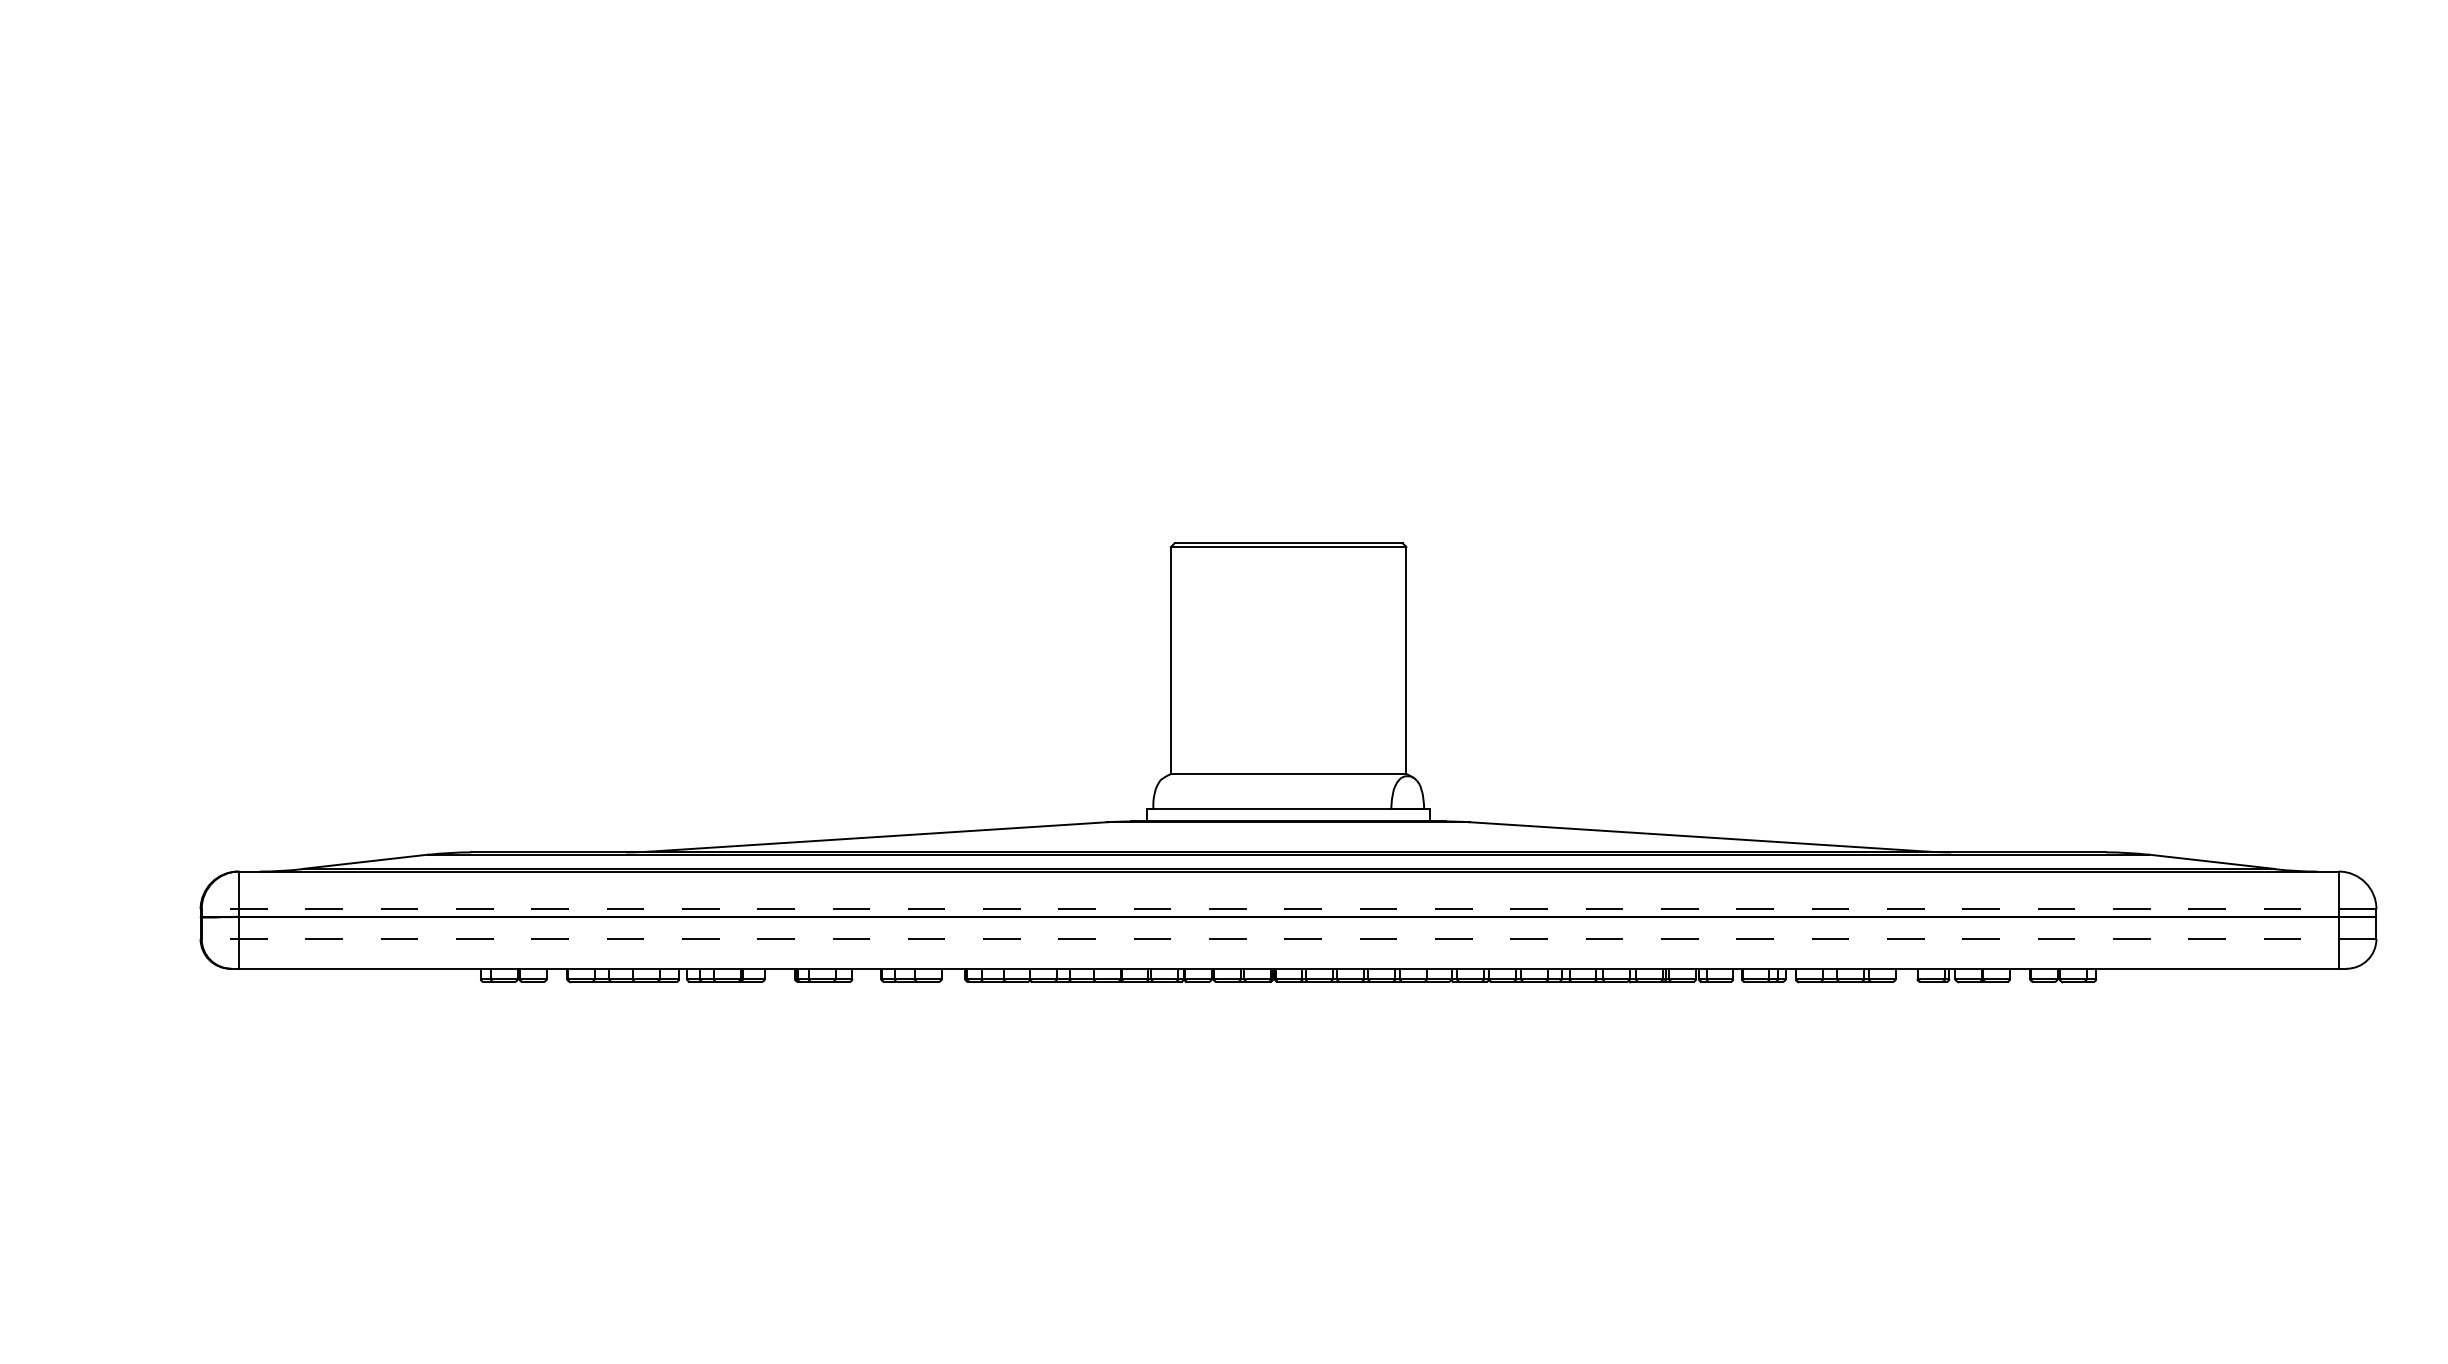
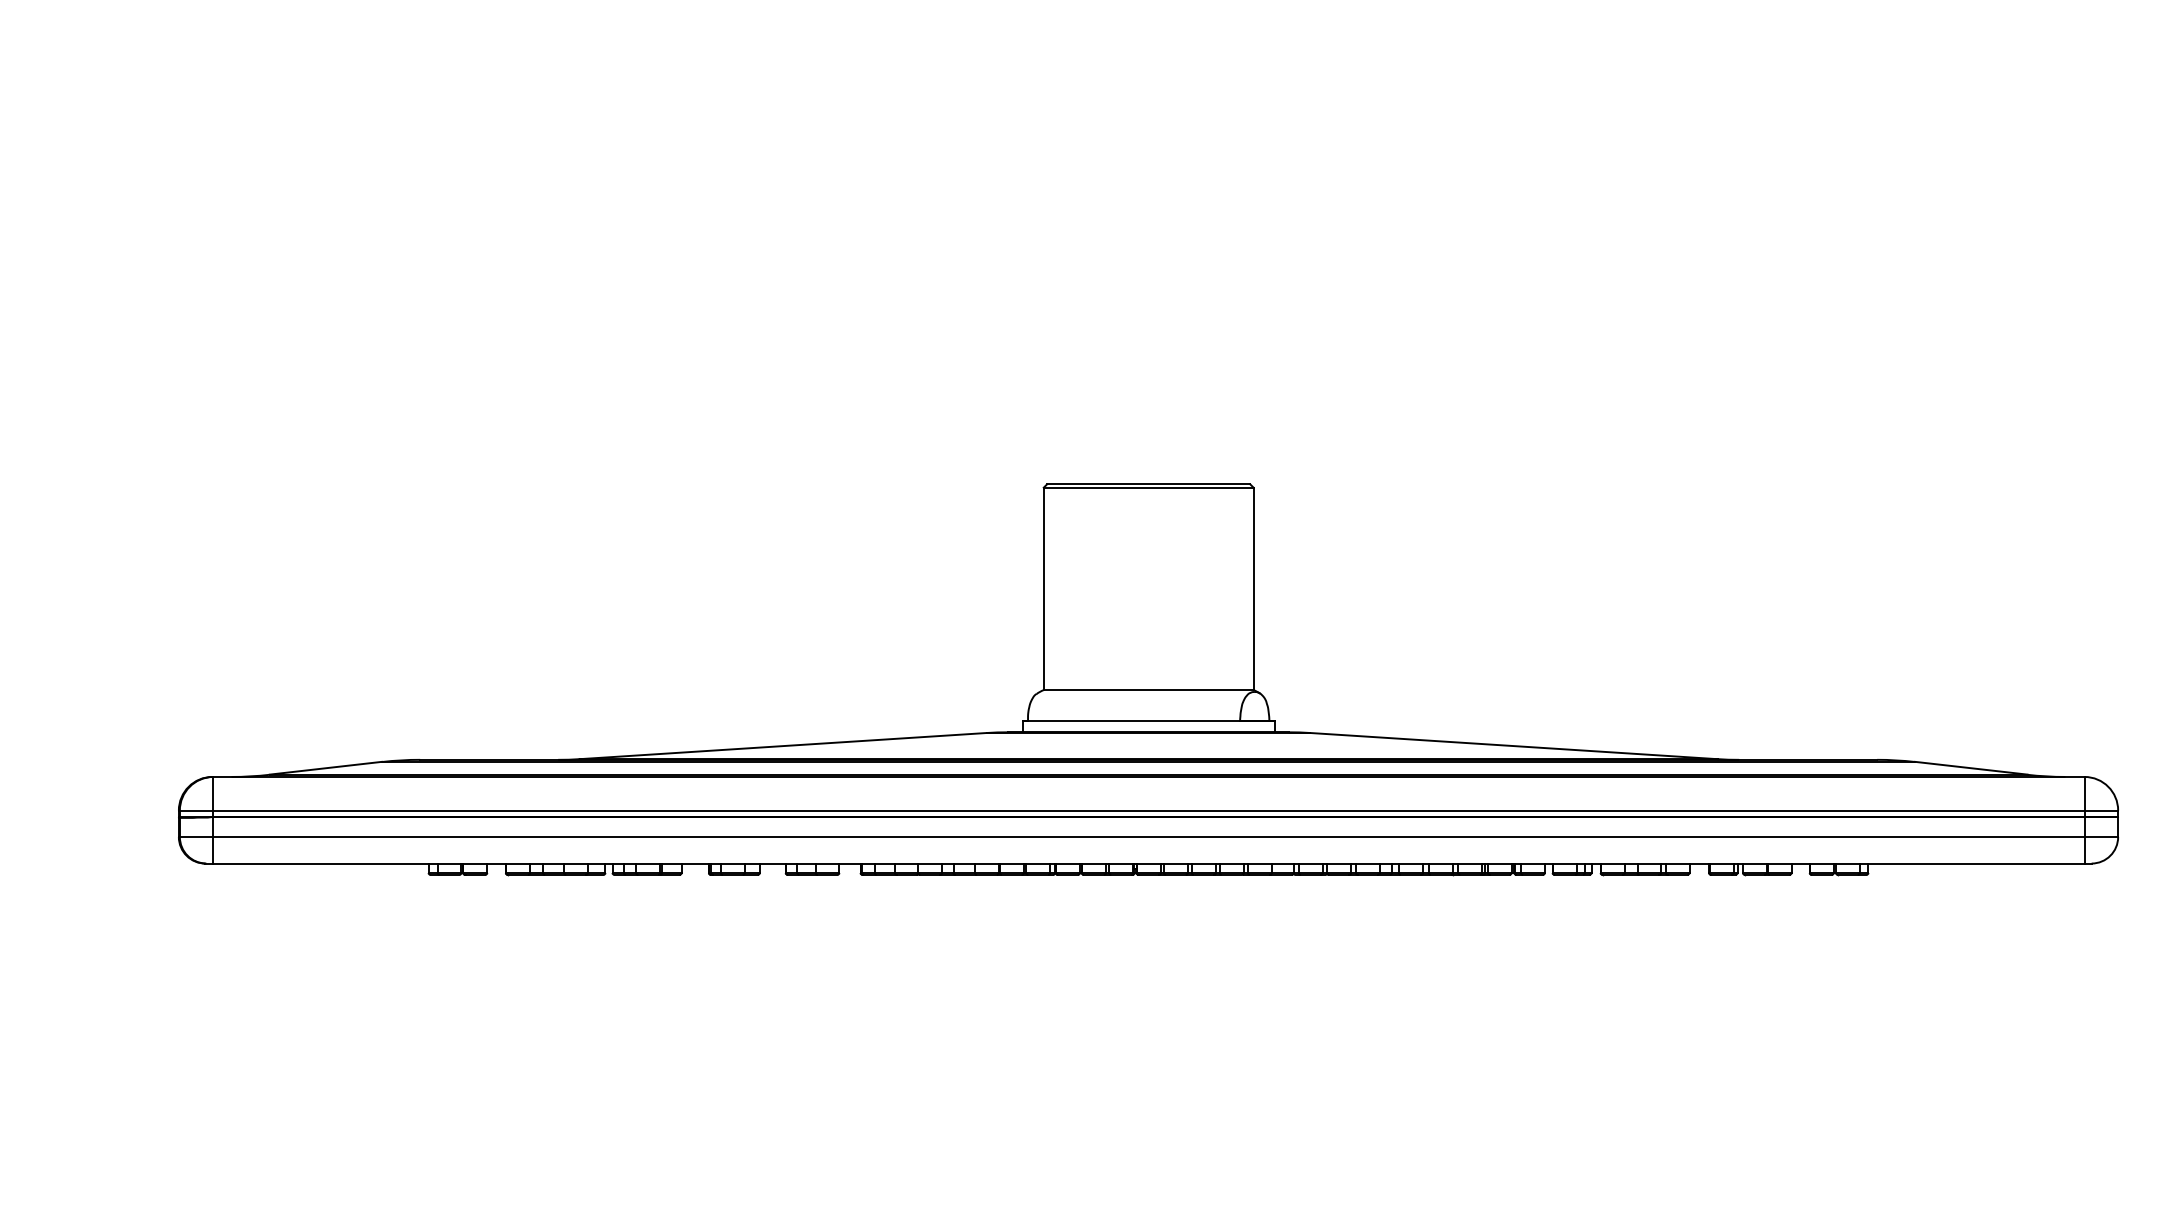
line: (1288, 909) -> (1148, 810), dashed -> solid
line: (1288, 939) -> (1148, 837), dashed -> solid

